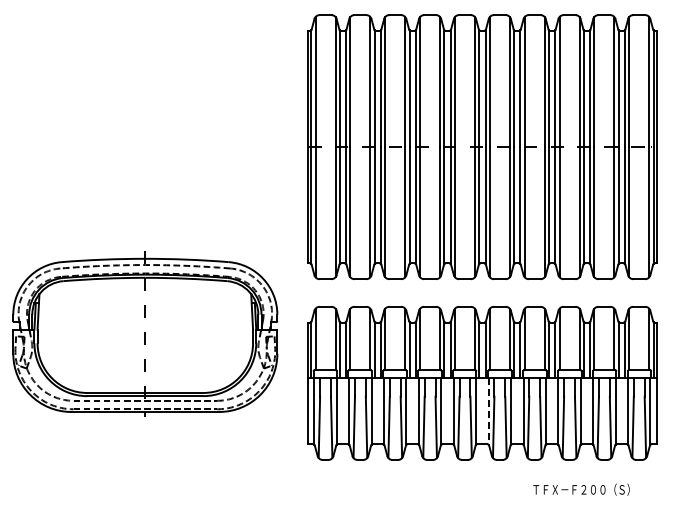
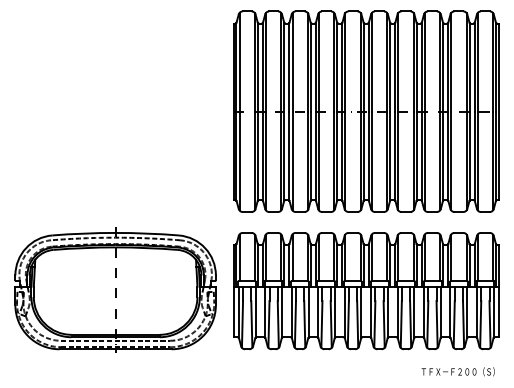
part: (145, 333) -> (115, 289), moved
line: (488, 411) -> (370, 312), dashed -> solid
text: (581, 489) -> (458, 371), moved

